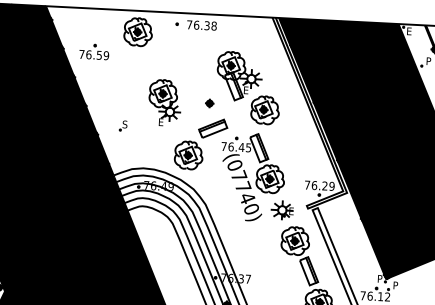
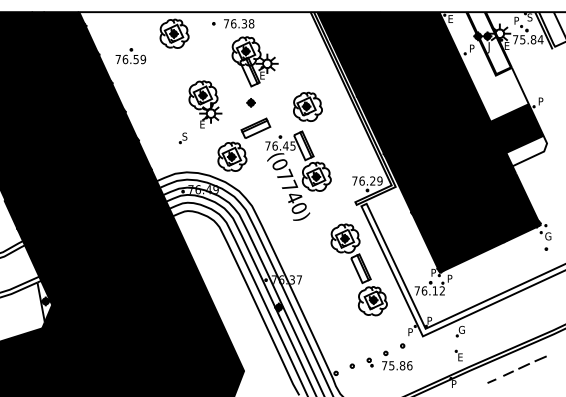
part: (239, 76) -> (254, 61), moved
part: (122, 126) -> (182, 138), moved
part: (282, 209) -> (330, 207), removed

